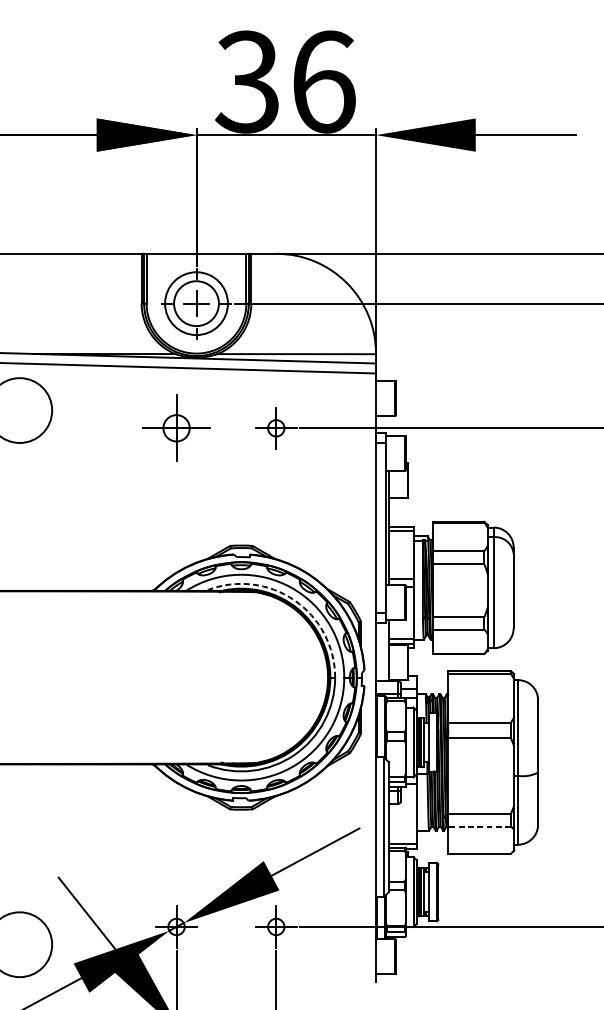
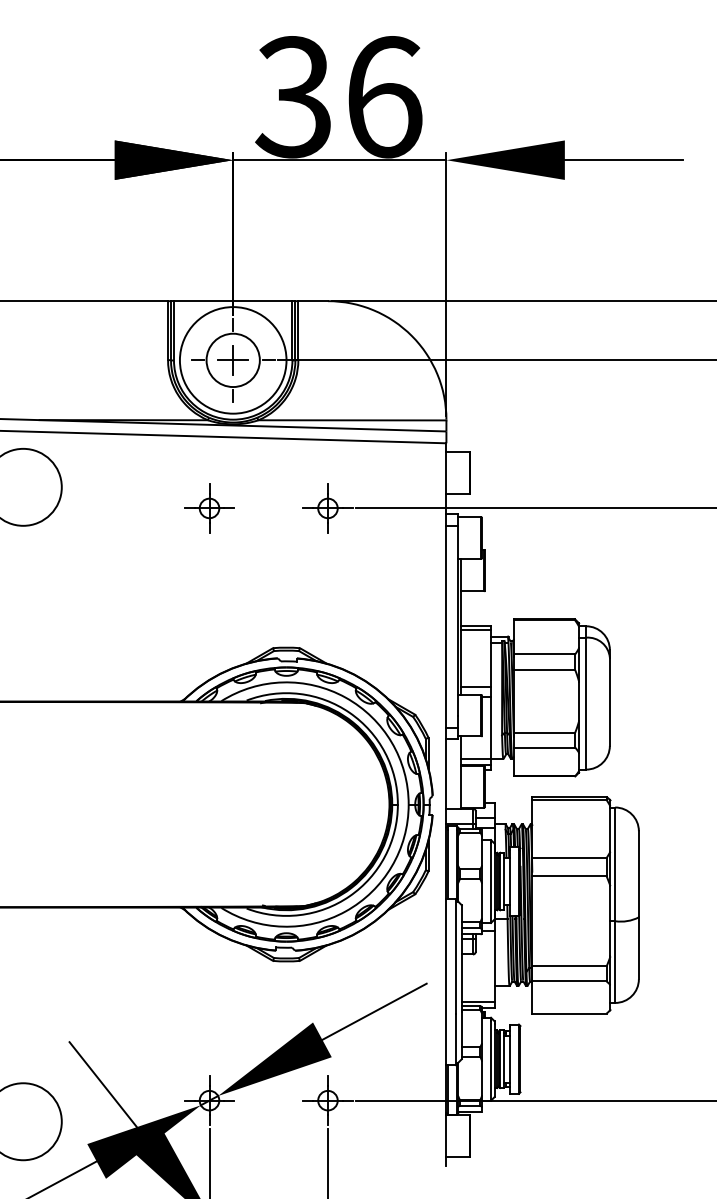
circle: (195, 303) -> (232, 360), size x1.43
part: (176, 428) -> (209, 508), size x0.62
arc: (294, 600) -> (349, 712), dashed -> solid
line: (478, 826) -> (568, 981), dashed -> solid

